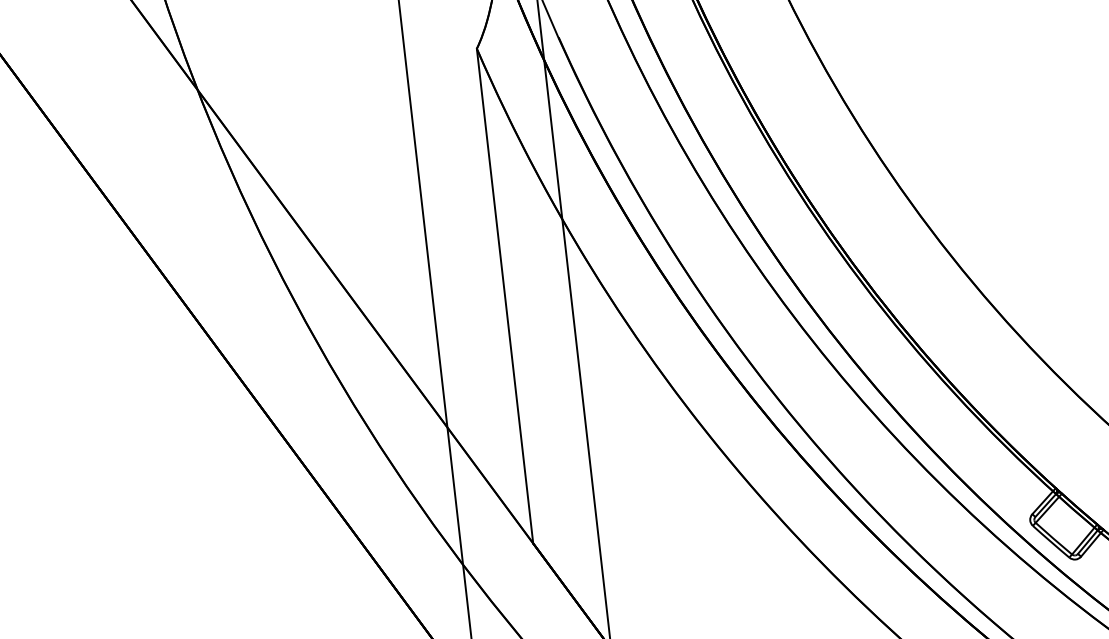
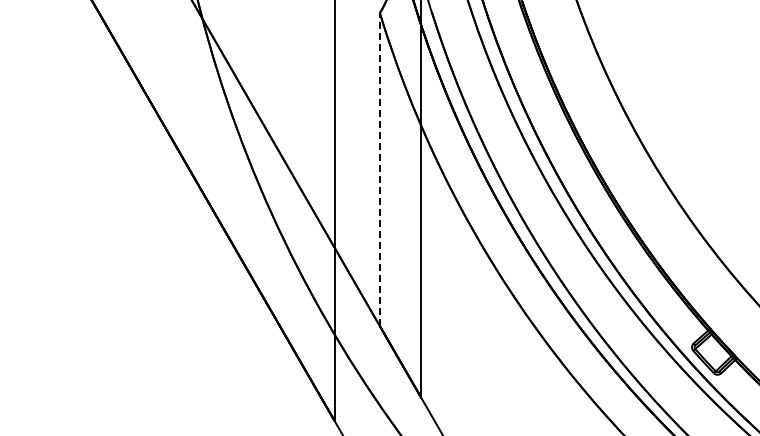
line: (504, 296) -> (379, 169), solid -> dashed

